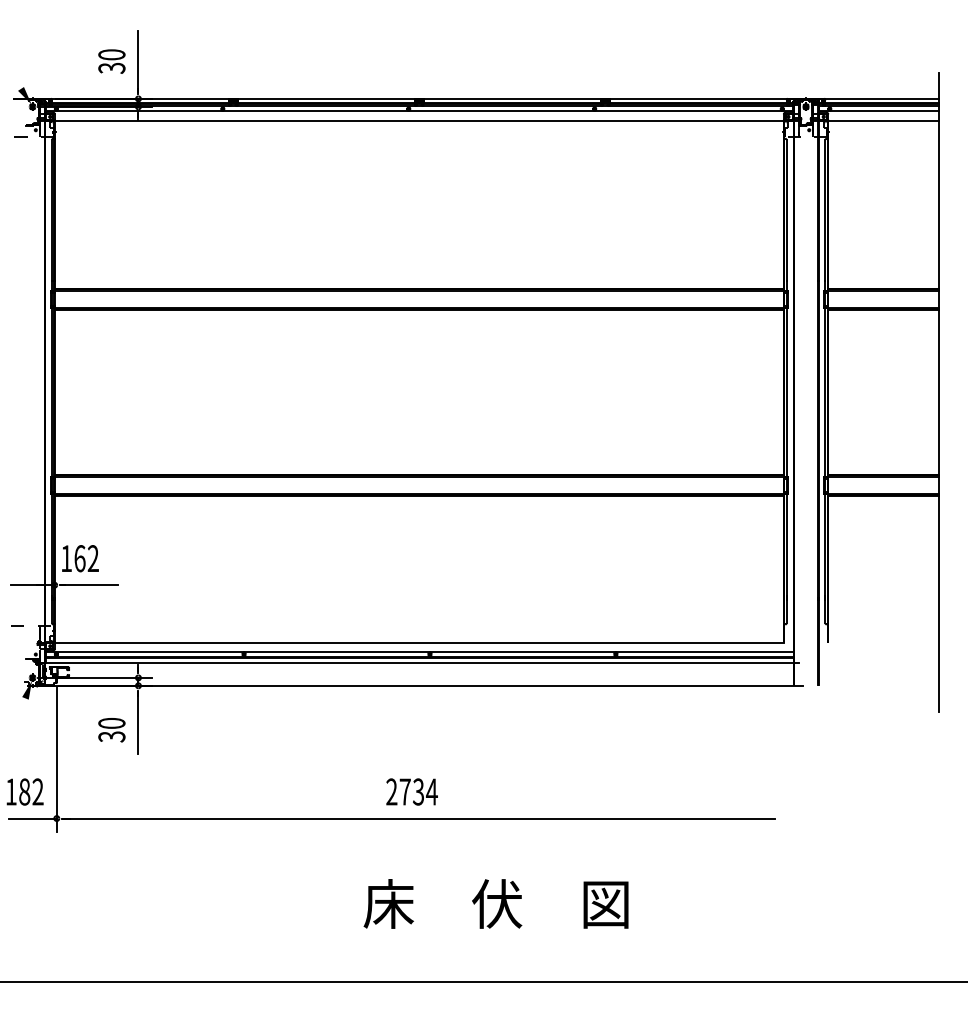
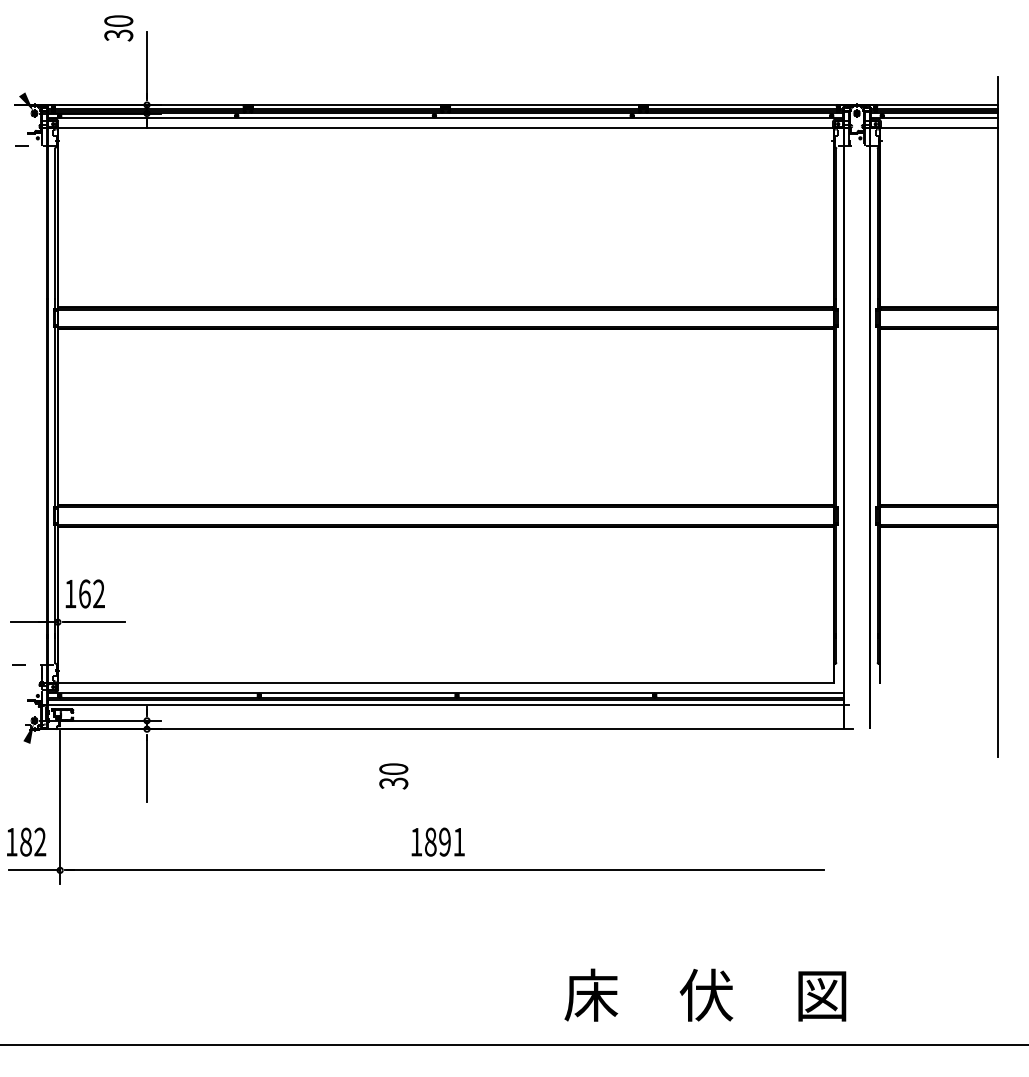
text: (111, 61) -> (118, 28), moved
text: (111, 730) -> (393, 776), moved
text: (411, 791) -> (437, 841), 2734 -> 1891
text: (496, 903) -> (705, 994), moved

